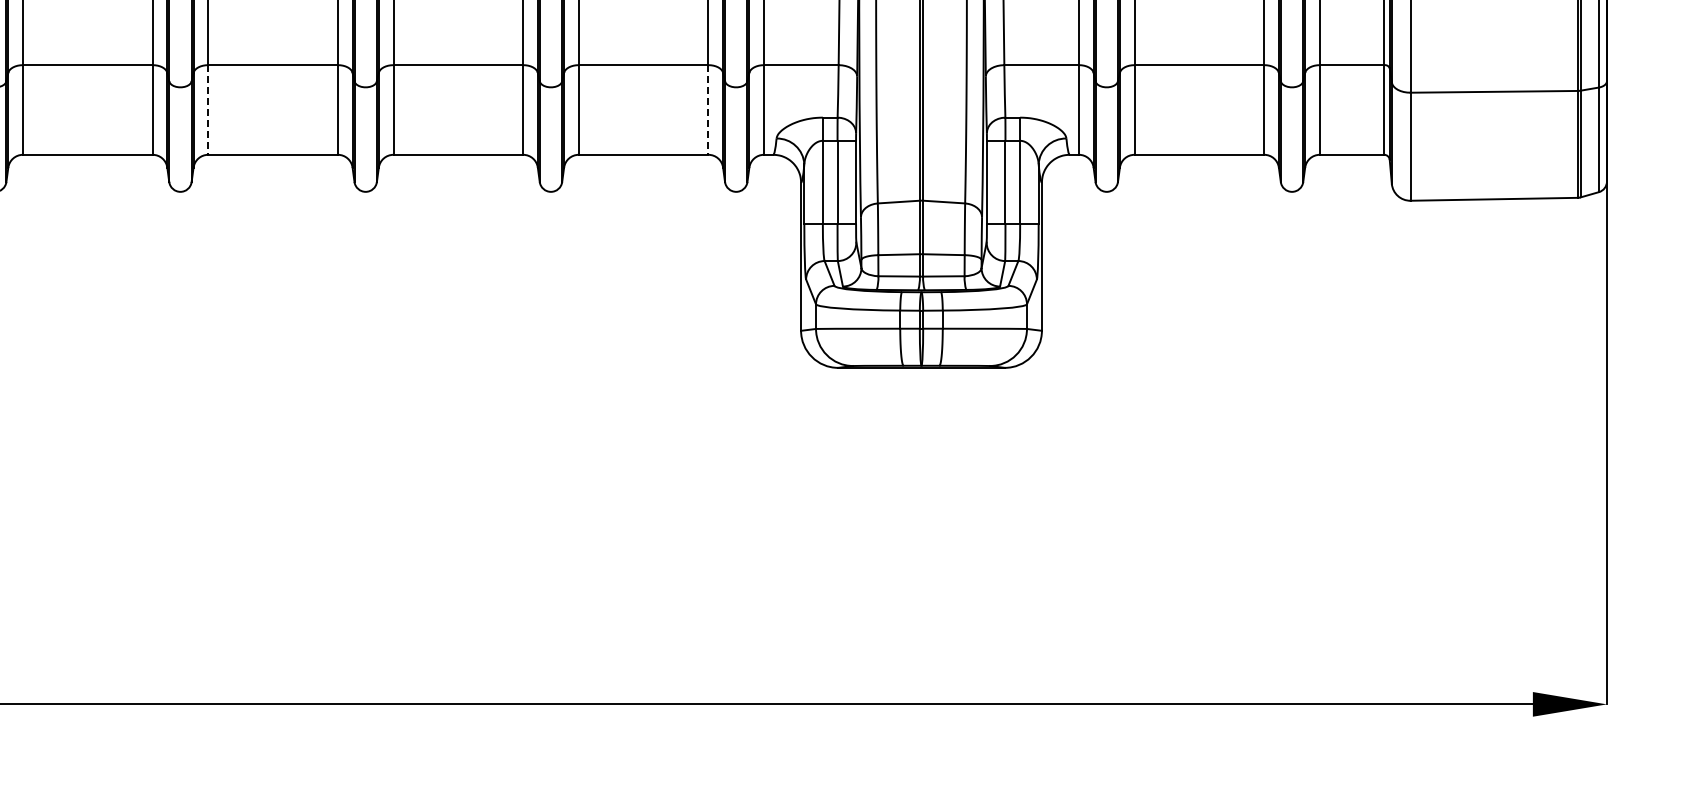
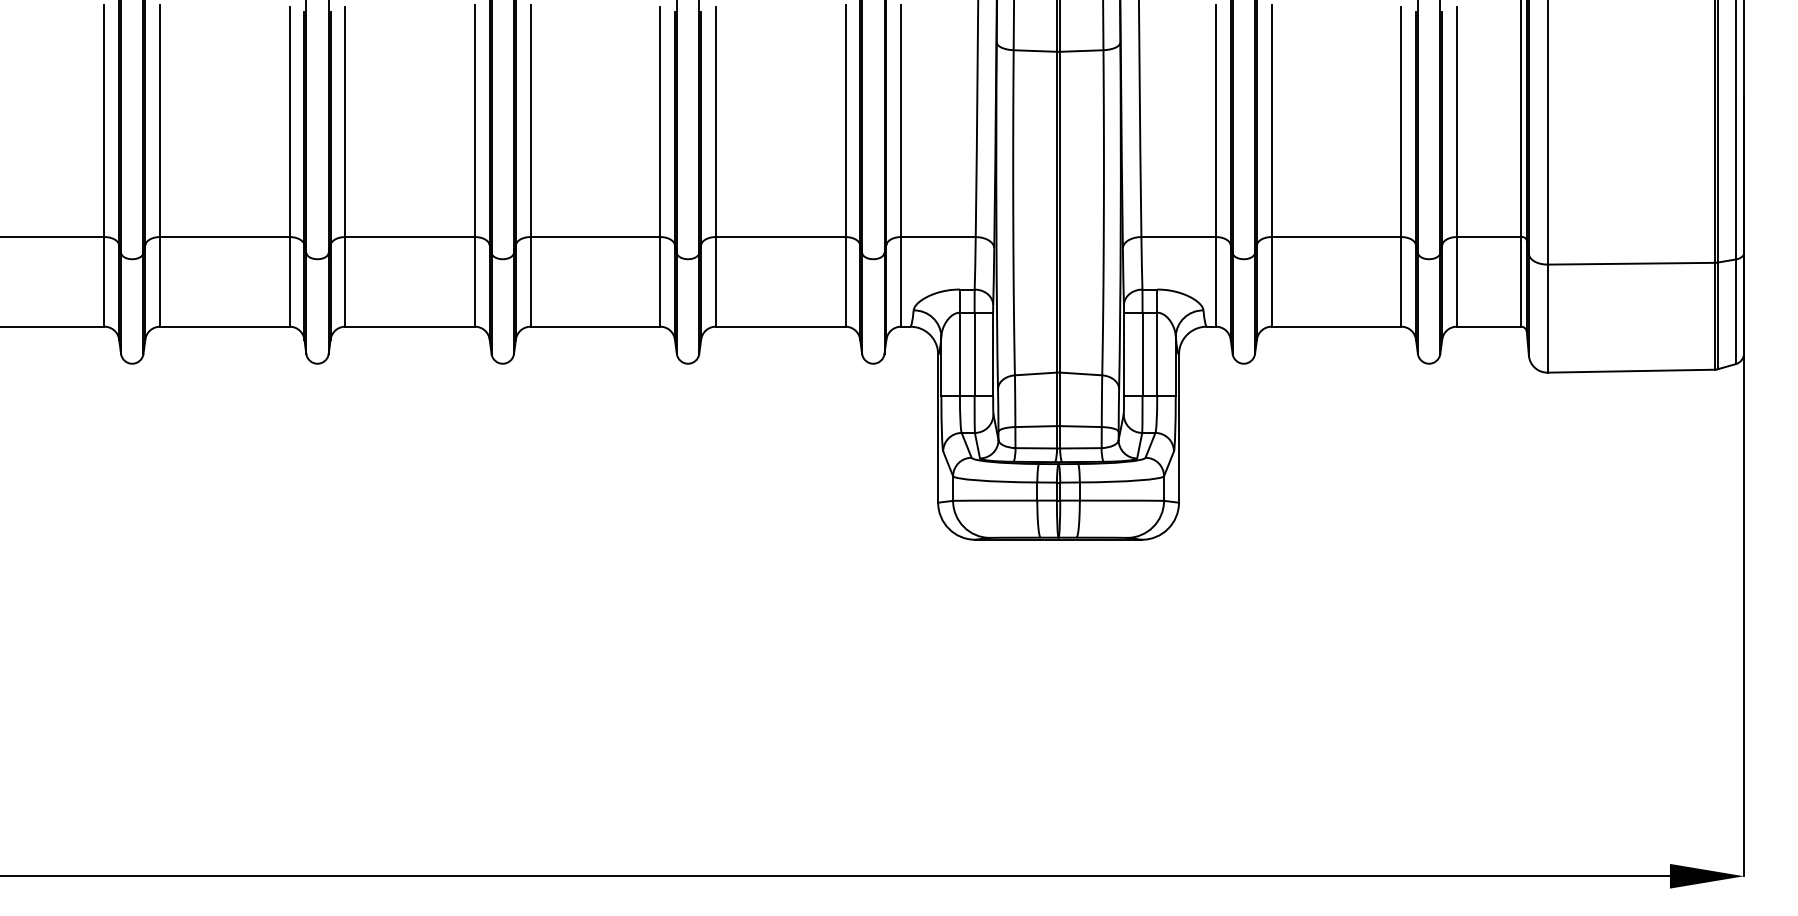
line: (208, 109) -> (345, 281), dashed -> solid
line: (708, 109) -> (845, 281), dashed -> solid

